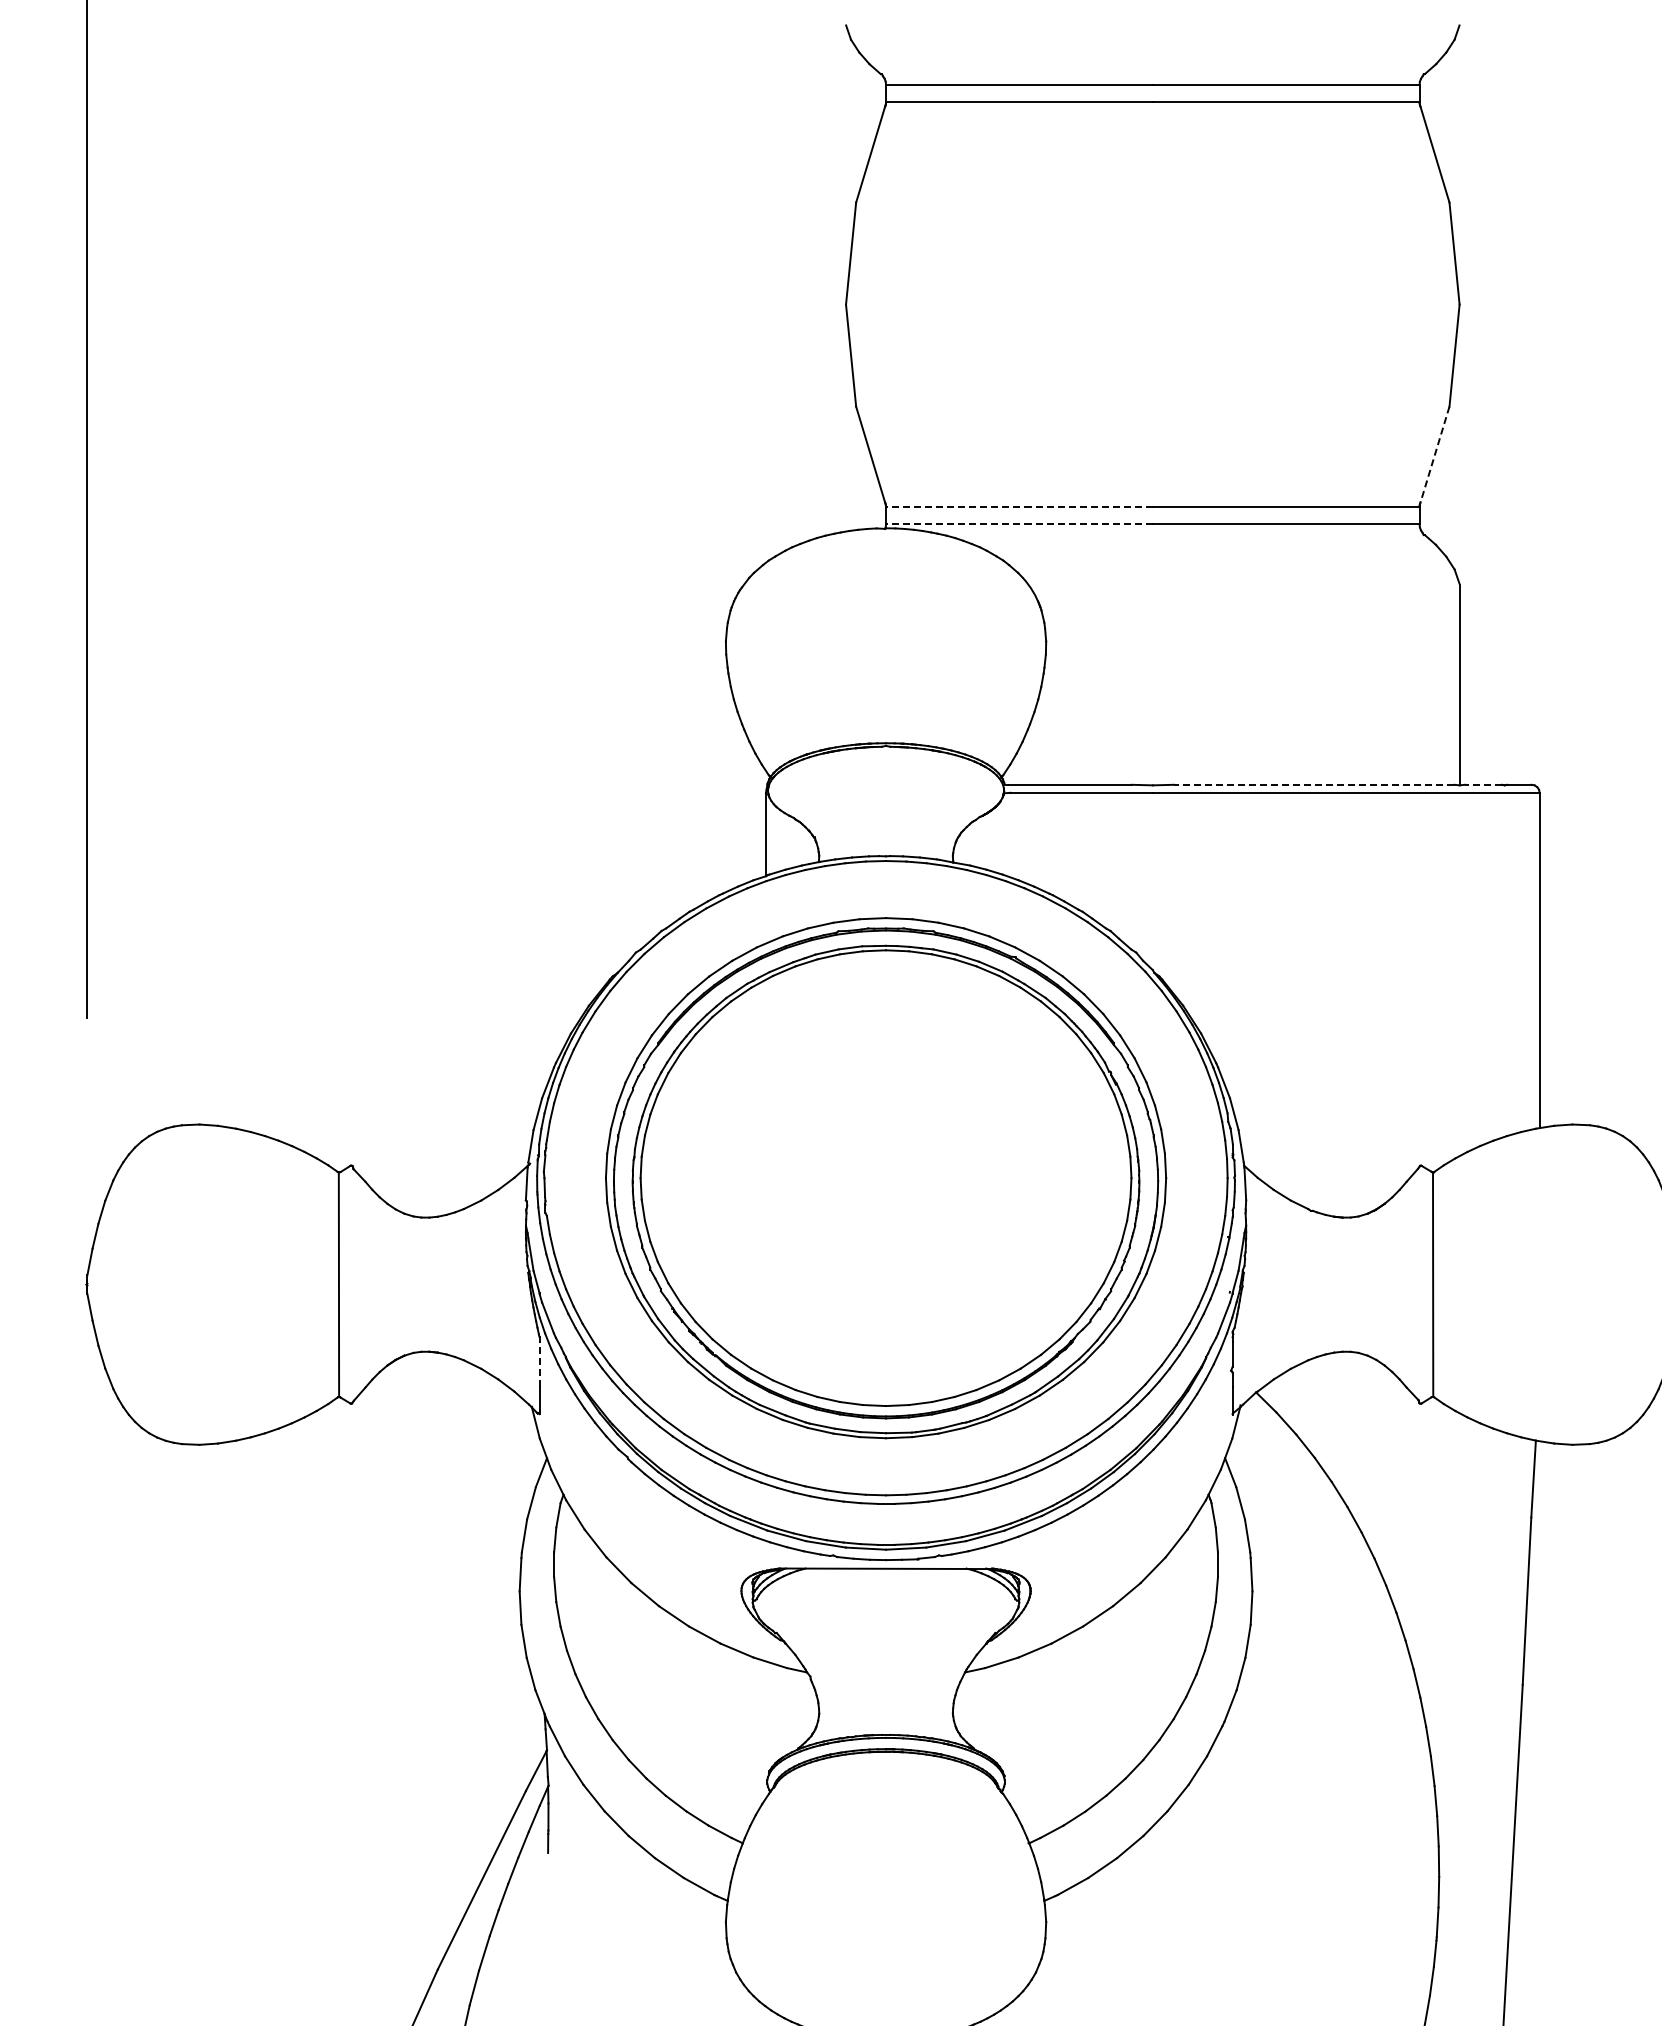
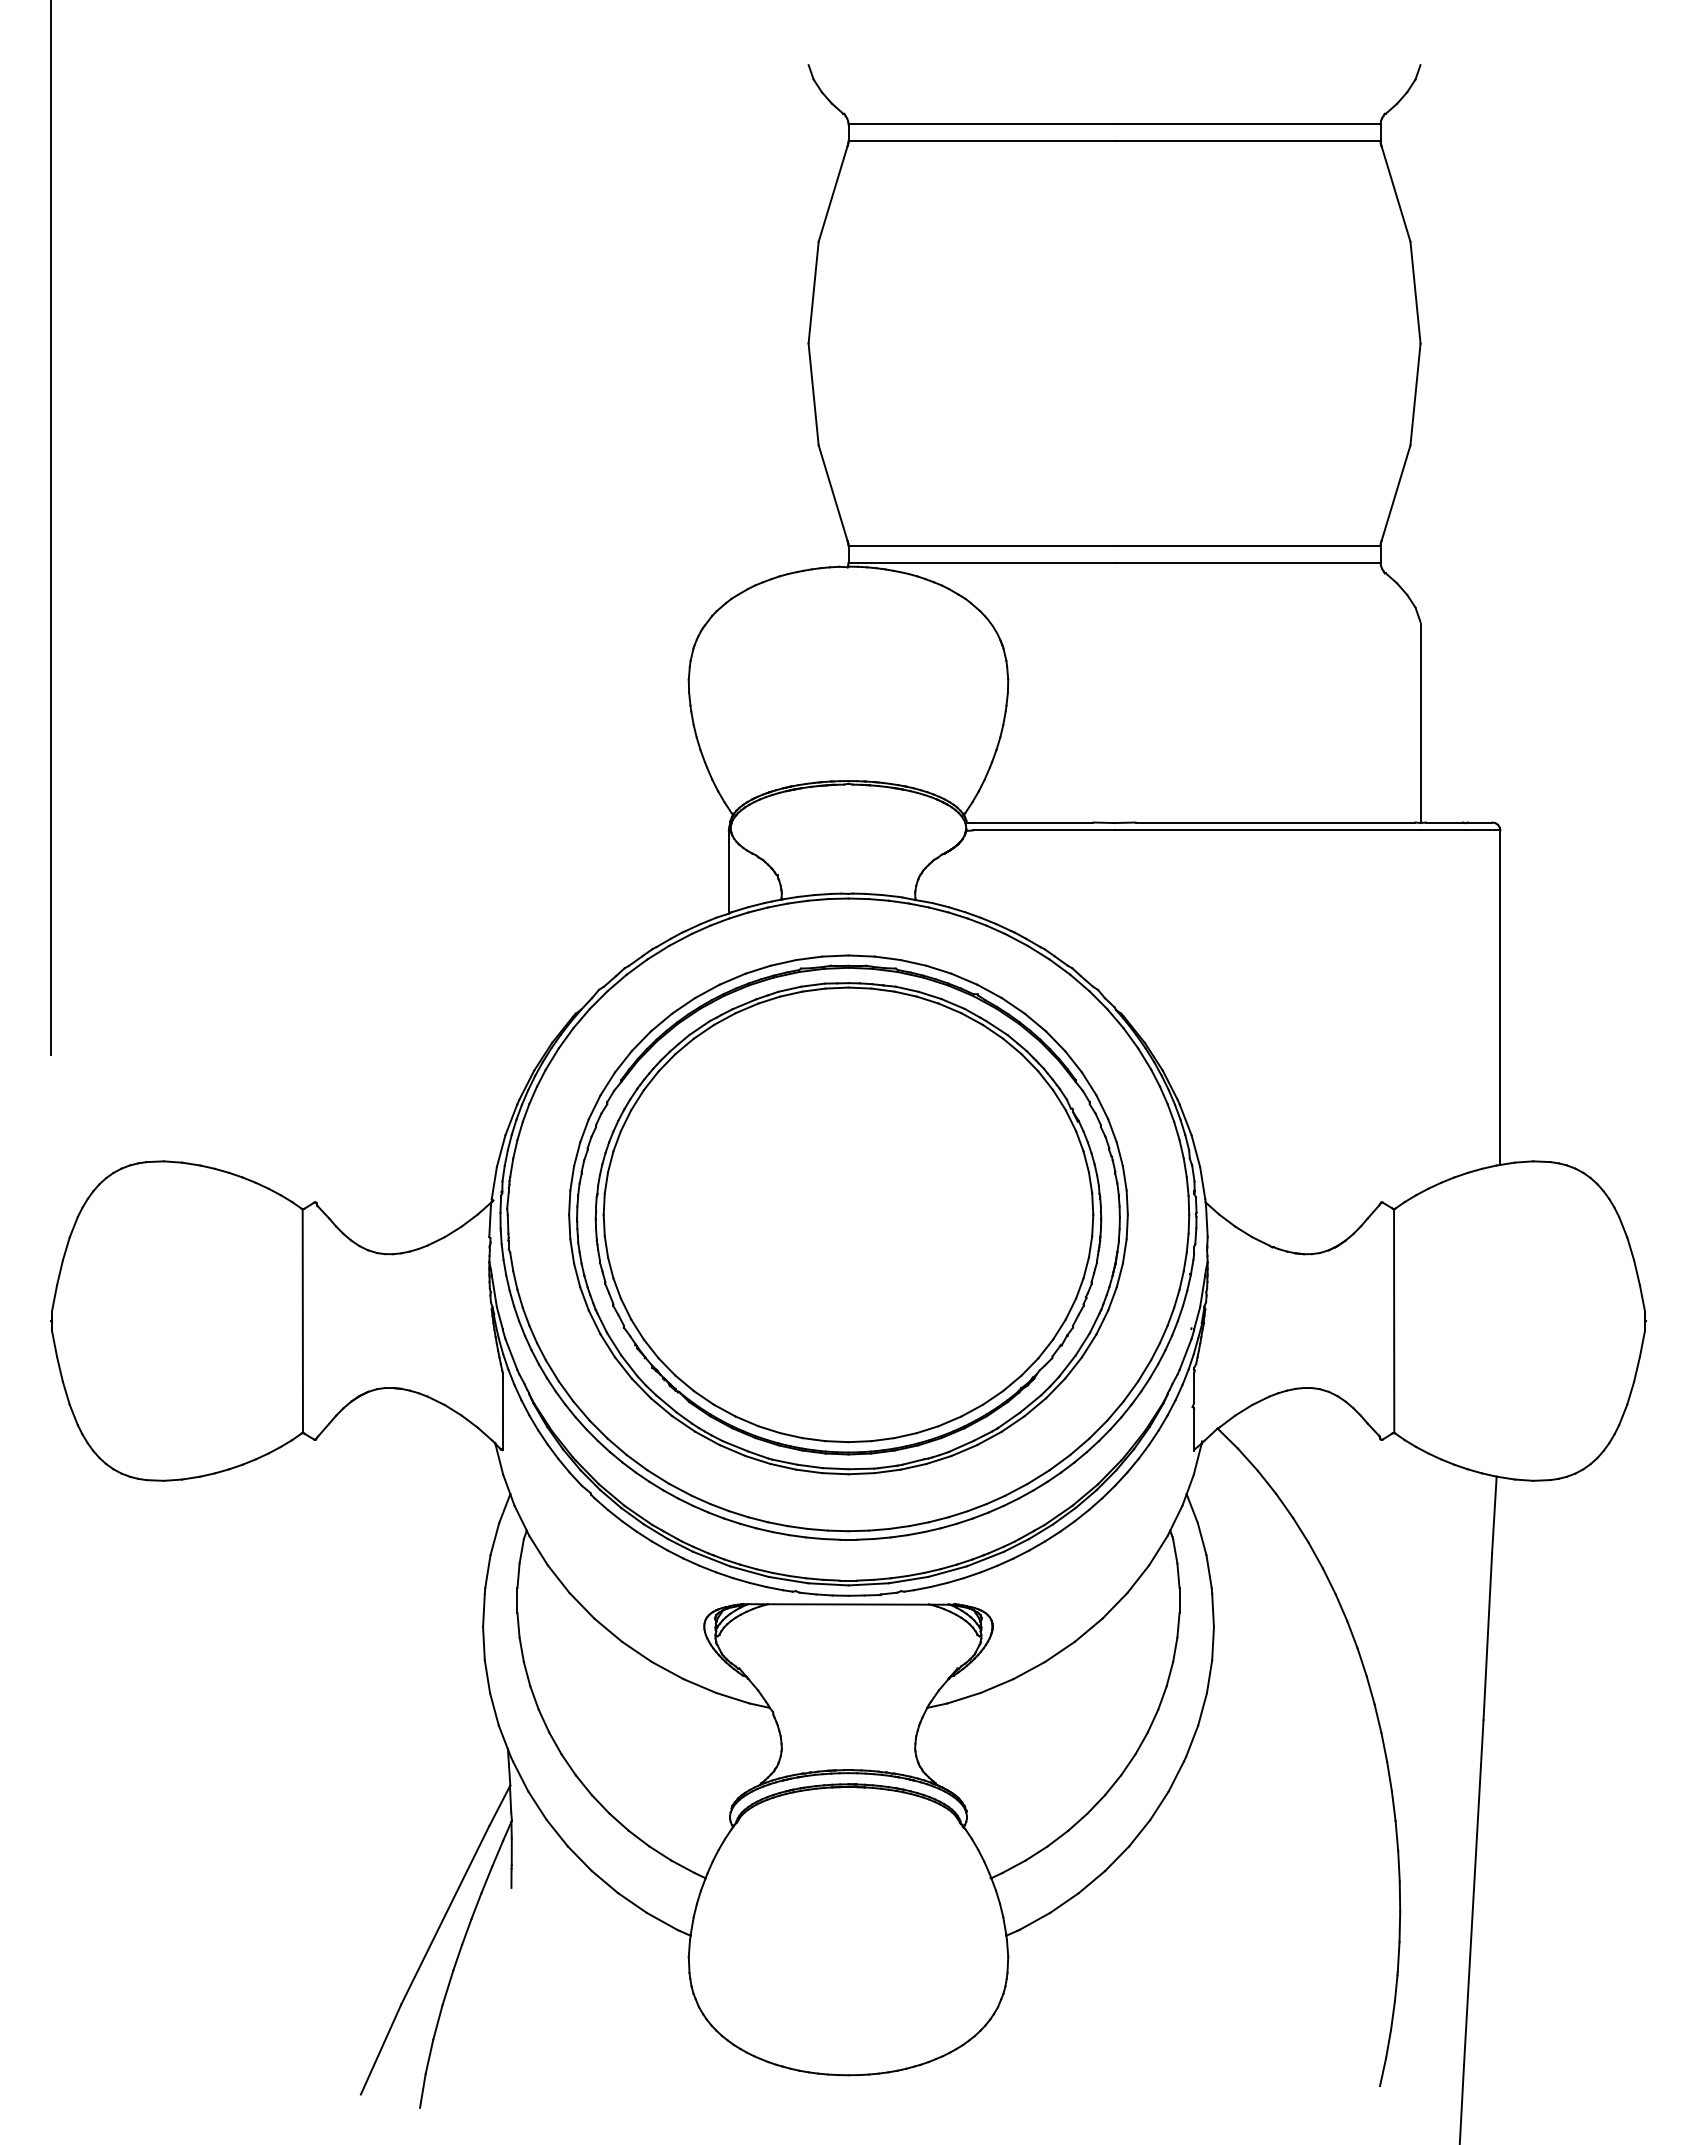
line: (1435, 454) -> (1396, 493), dashed -> solid
line: (1019, 507) -> (981, 545), dashed -> solid
line: (1019, 524) -> (981, 562), dashed -> solid
line: (1314, 784) -> (1275, 822), dashed -> solid
line: (1483, 784) -> (1444, 822), dashed -> solid
line: (539, 1365) -> (502, 1401), dashed -> solid

